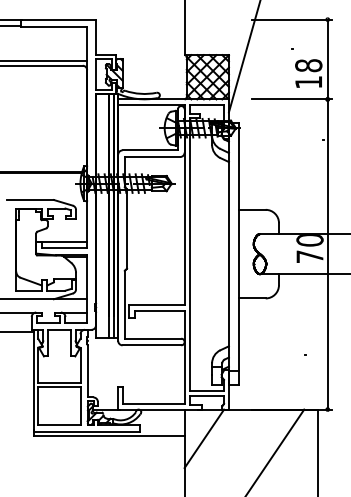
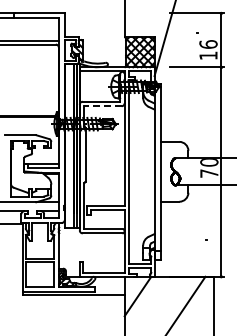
text: (308, 65) -> (208, 44), 18 -> 16
line: (151, 157) -> (102, 106), solid -> dashed

